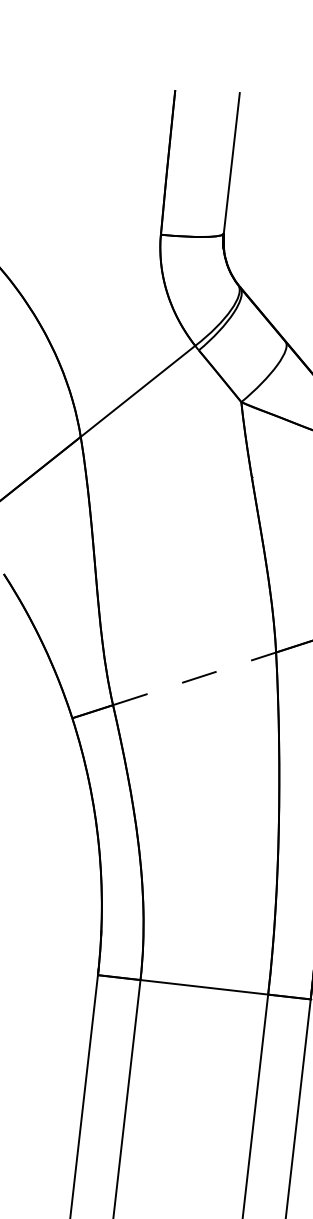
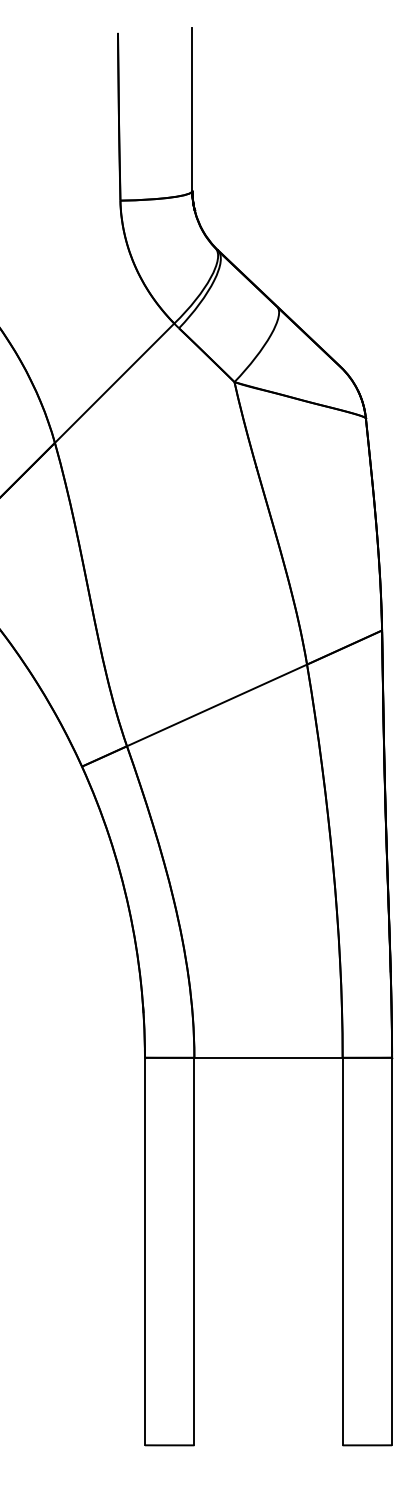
line: (194, 678) -> (217, 705), dashed -> solid

